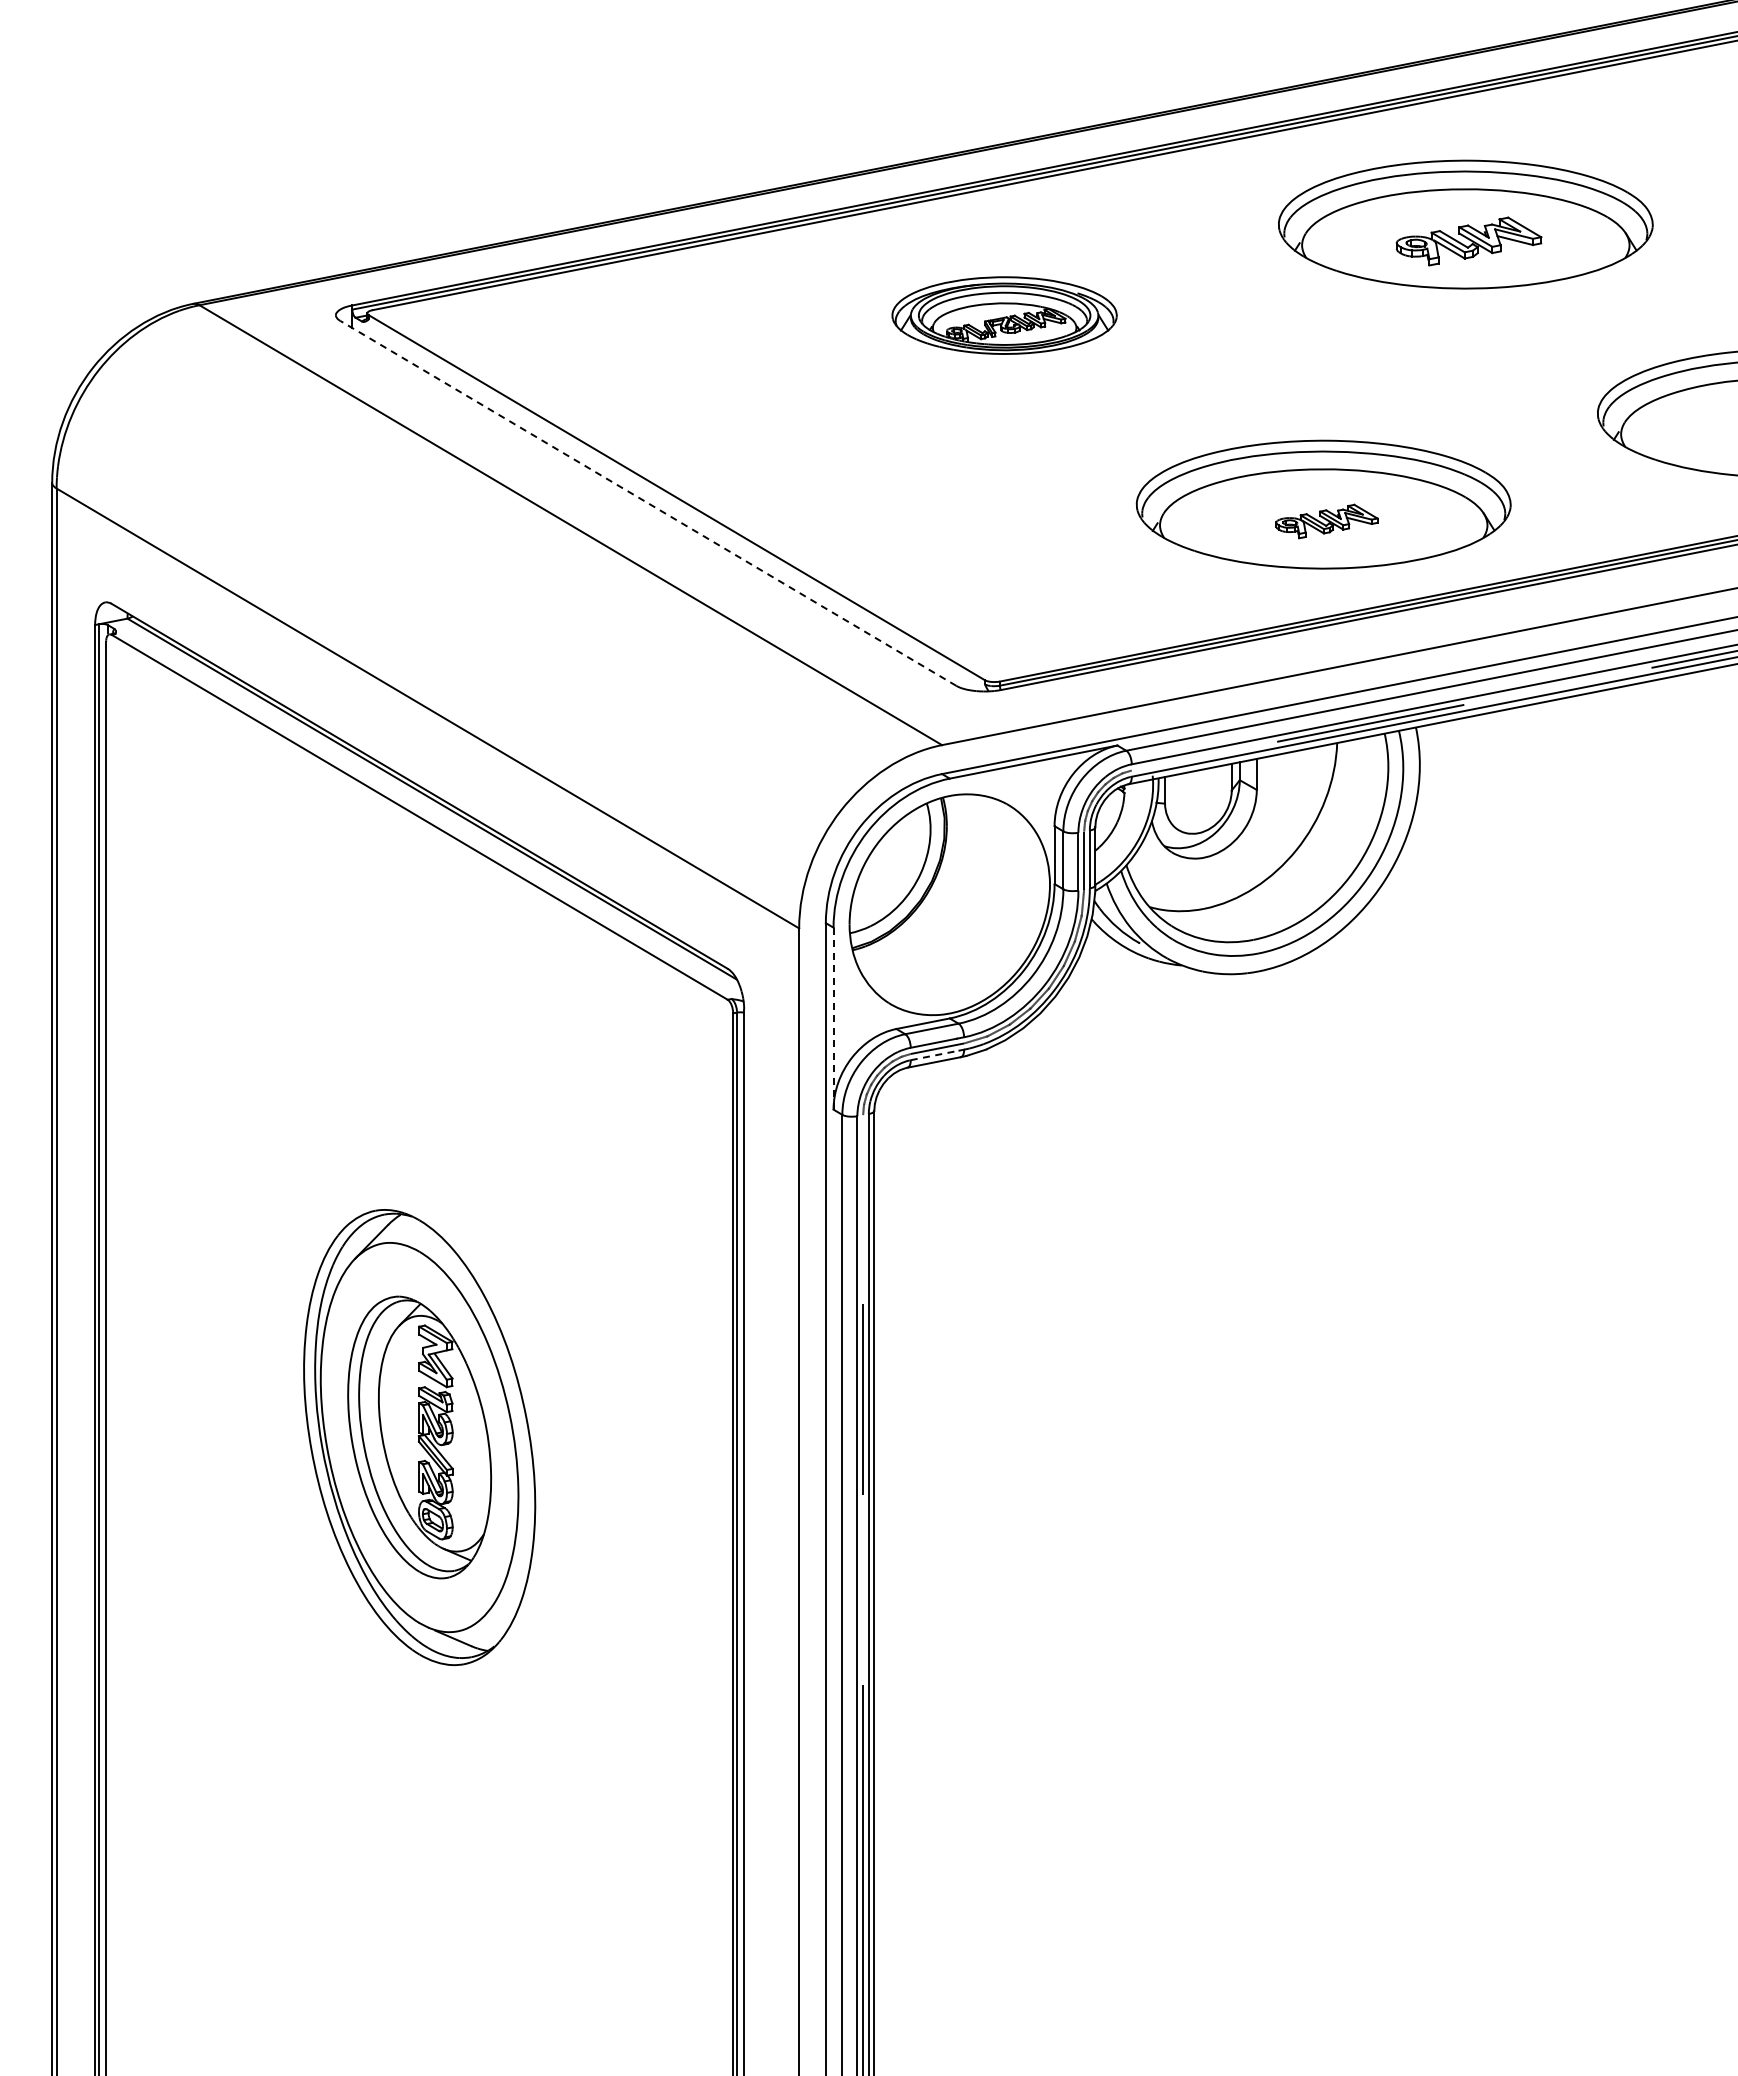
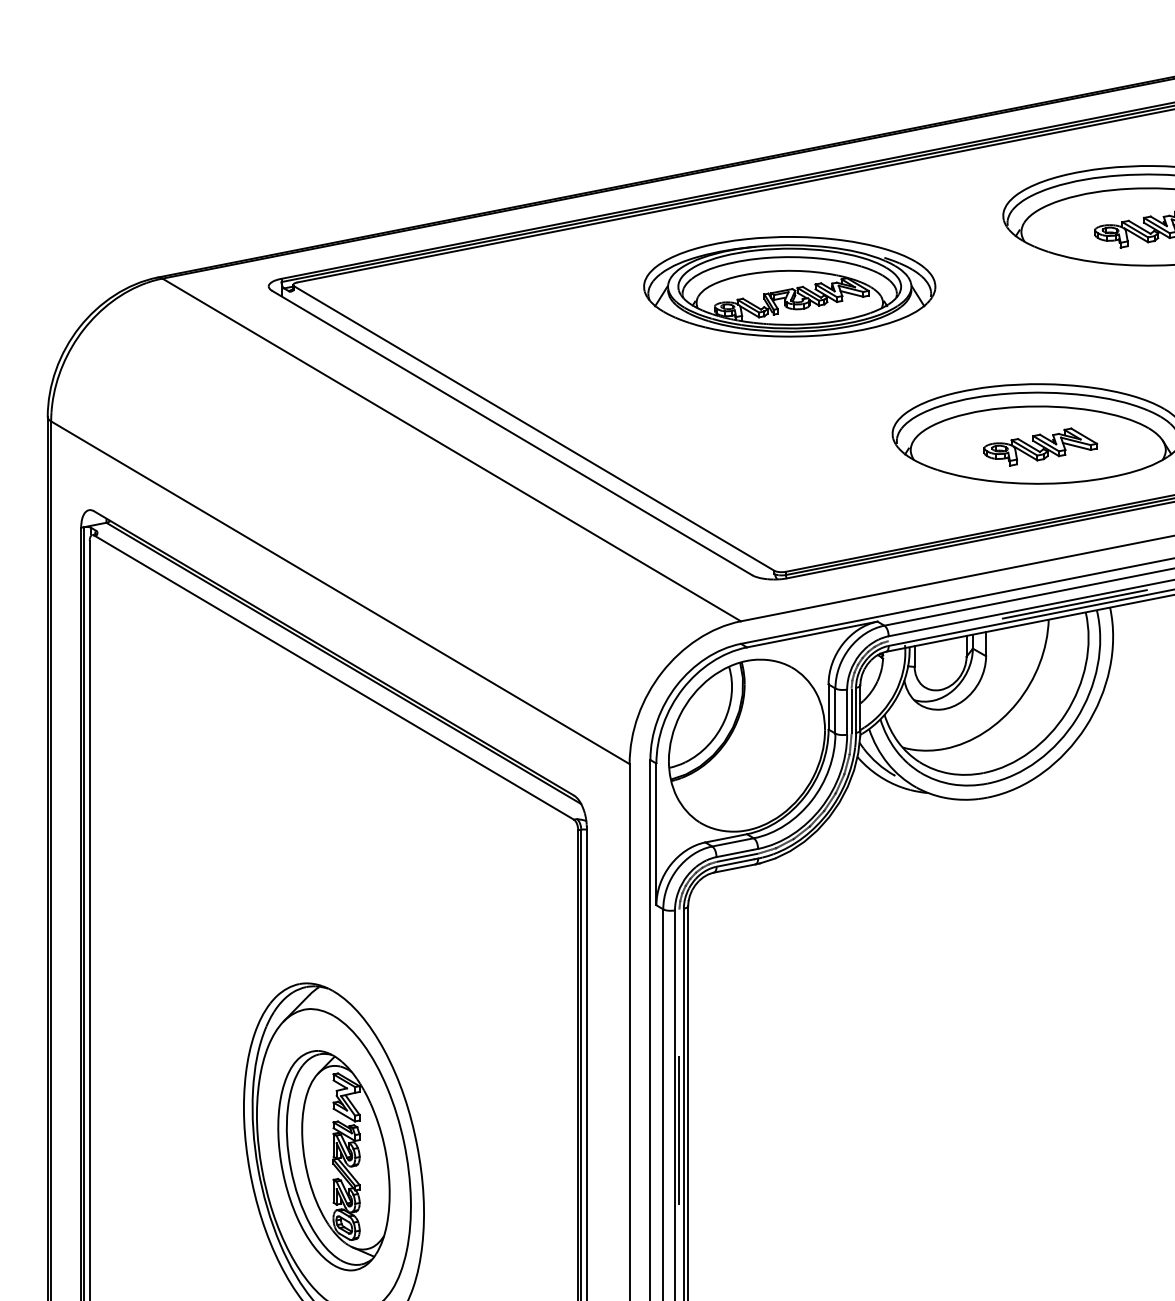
part: (1004, 315) -> (789, 286), size x1.67
line: (647, 503) -> (511, 433), dashed -> solid
part: (1326, 521) -> (1040, 447), size x1.43
line: (833, 1018) -> (656, 834), dashed -> solid
line: (935, 1055) -> (735, 863), dashed -> solid

